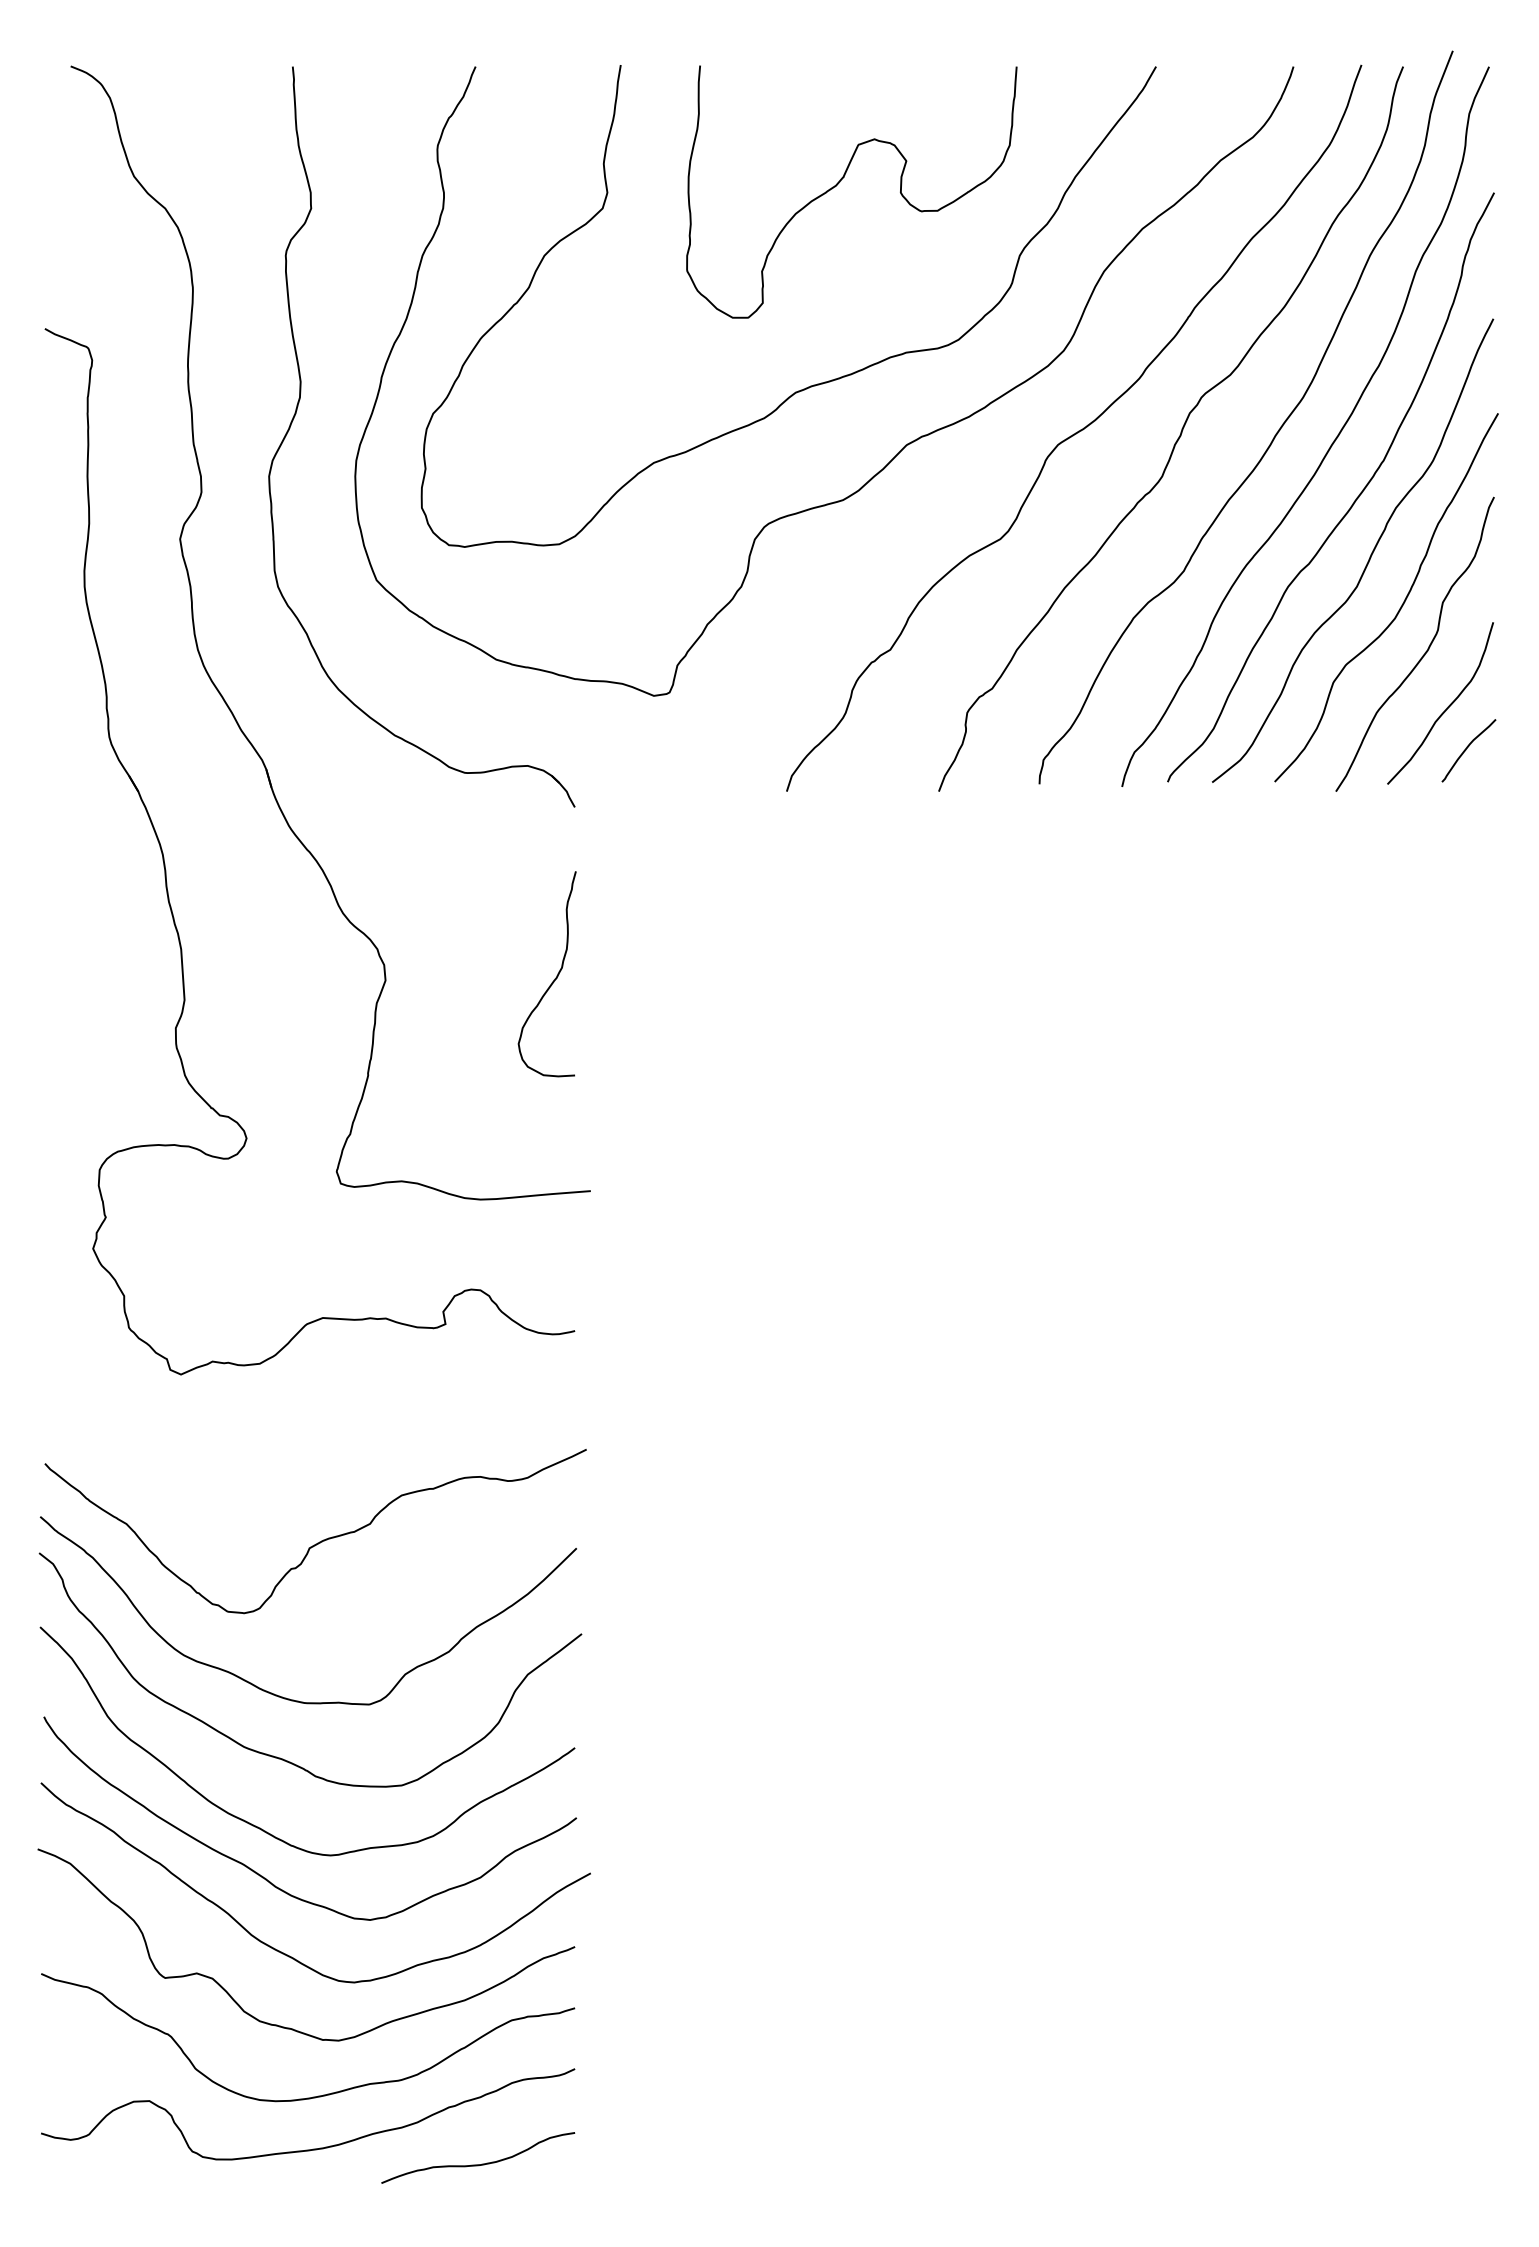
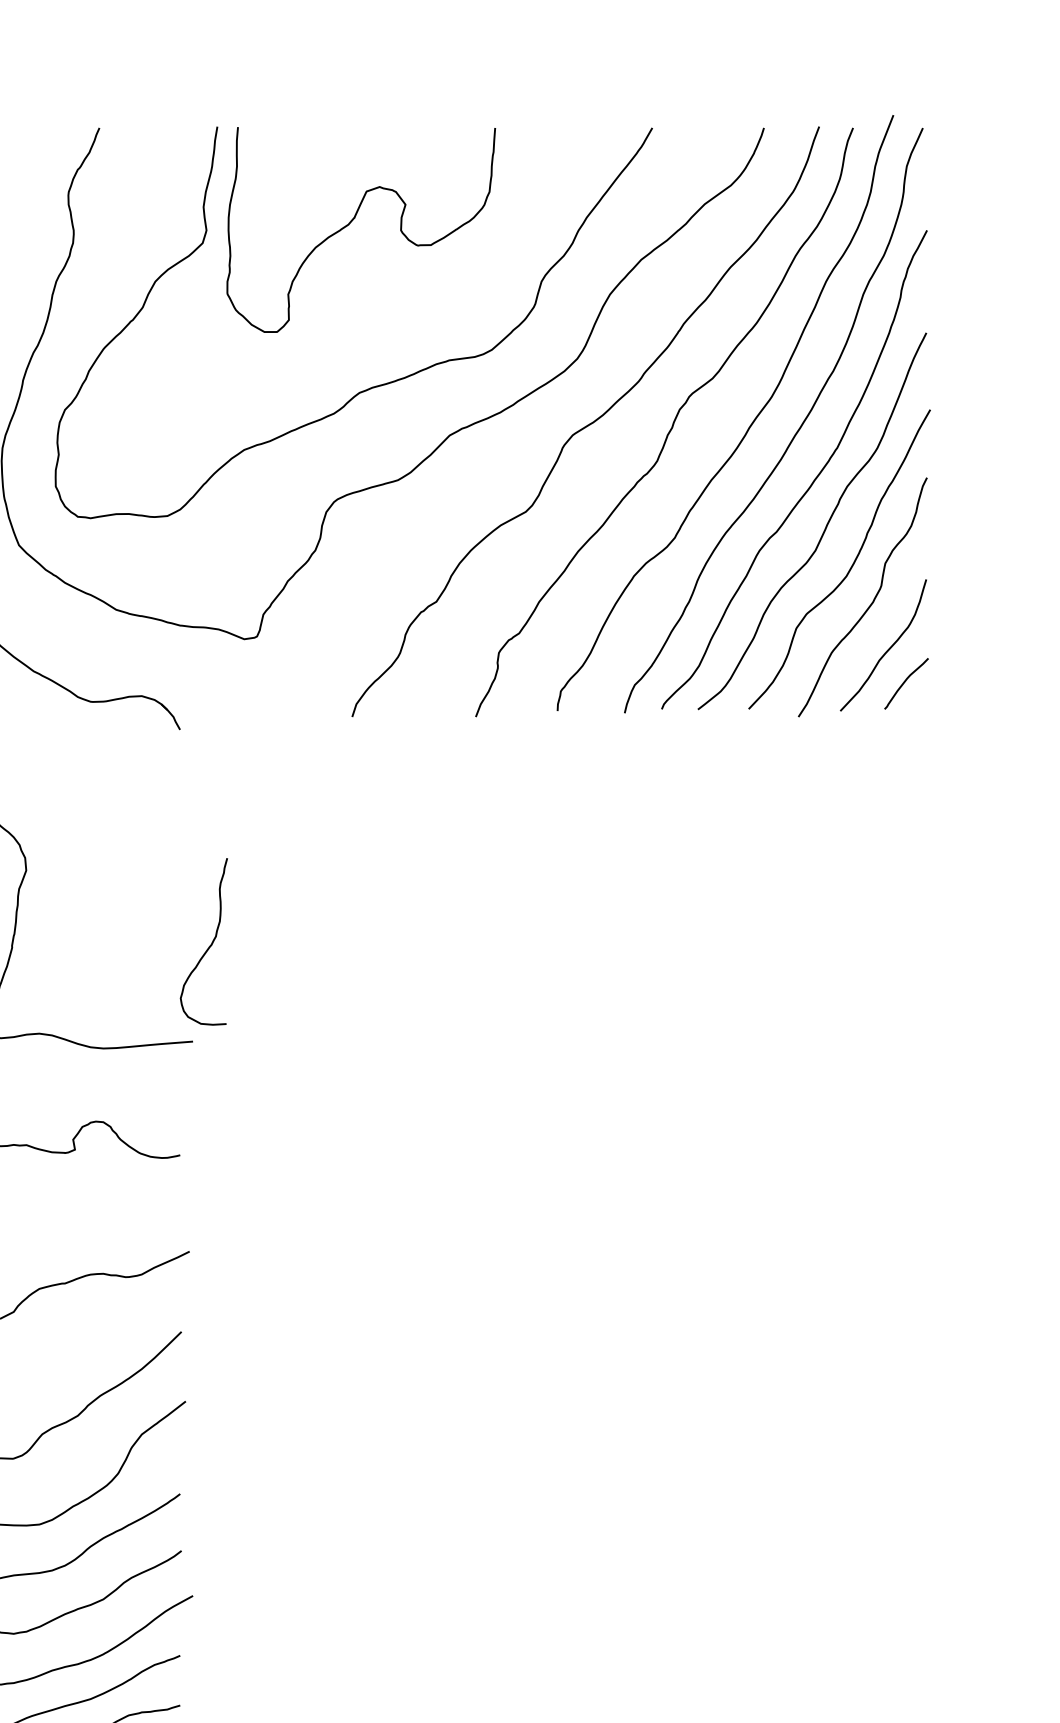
curve: (840, 182) -> (352, 222), moved
curve: (554, 978) -> (209, 945), moved

